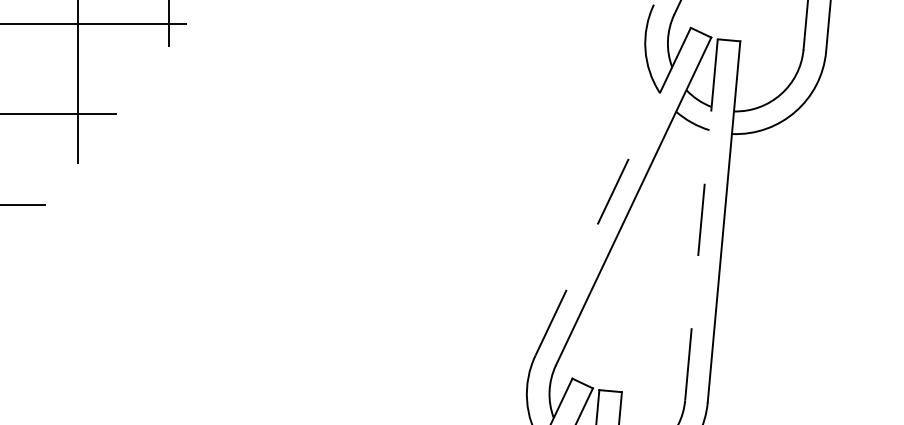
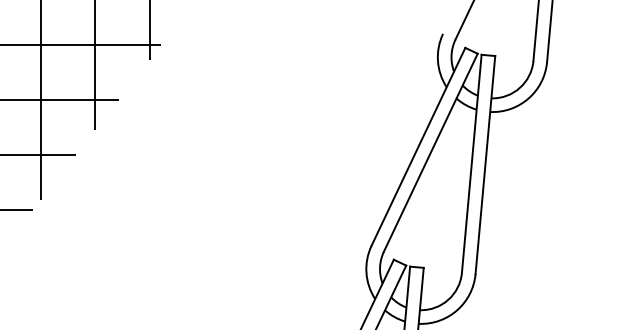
line: (613, 192) -> (418, 147), dashed -> solid
line: (701, 220) -> (471, 164), dashed -> solid

